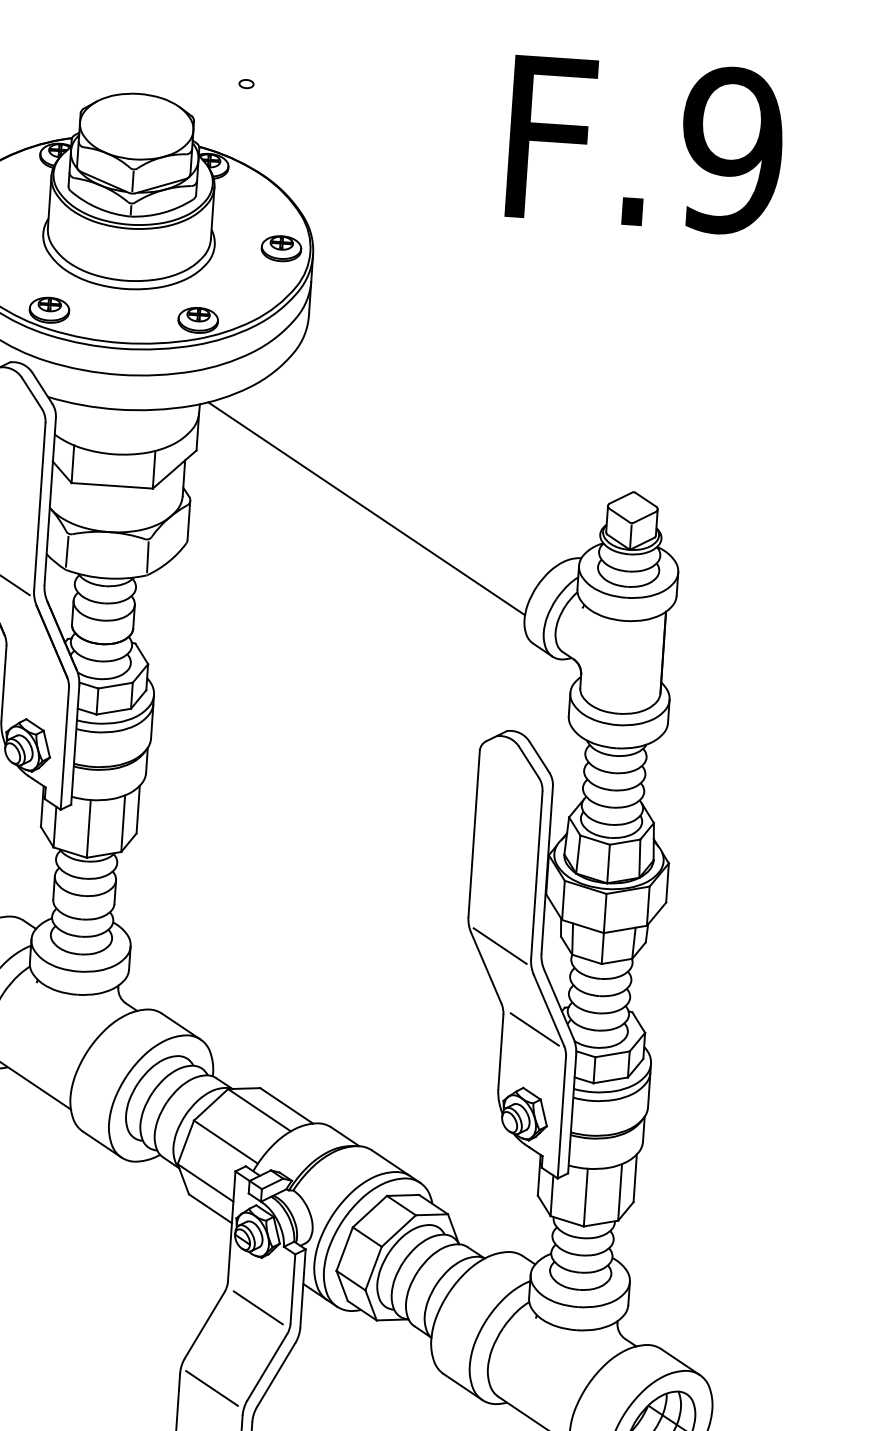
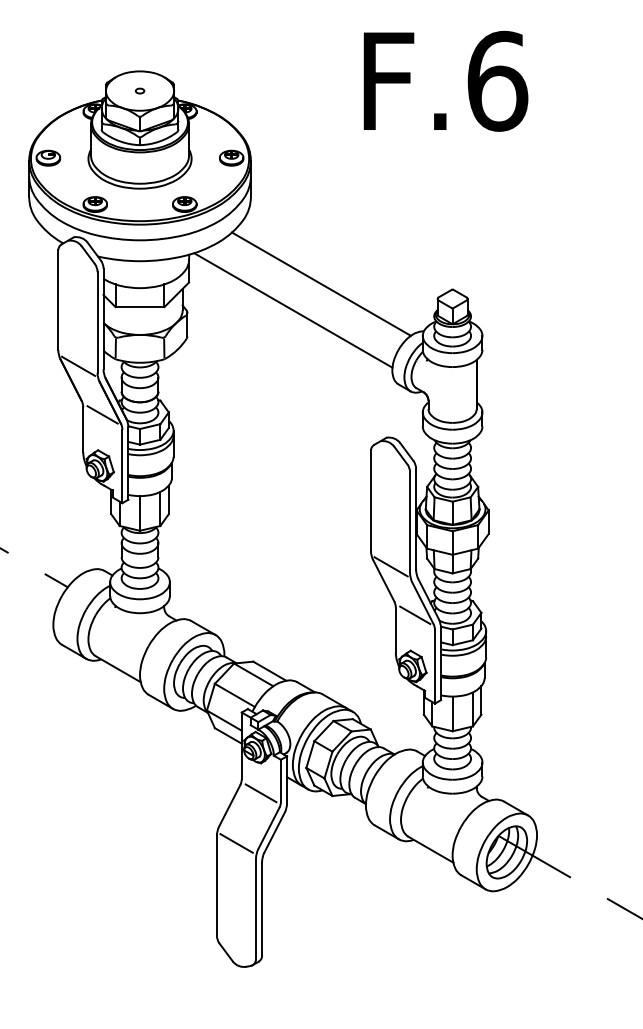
part: (245, 83) -> (139, 90), moved
text: (732, 149) -> (497, 80), F.9 -> F.6
line: (416, 467) -> (321, 283), added
line: (37, 660) -> (102, 414), added

